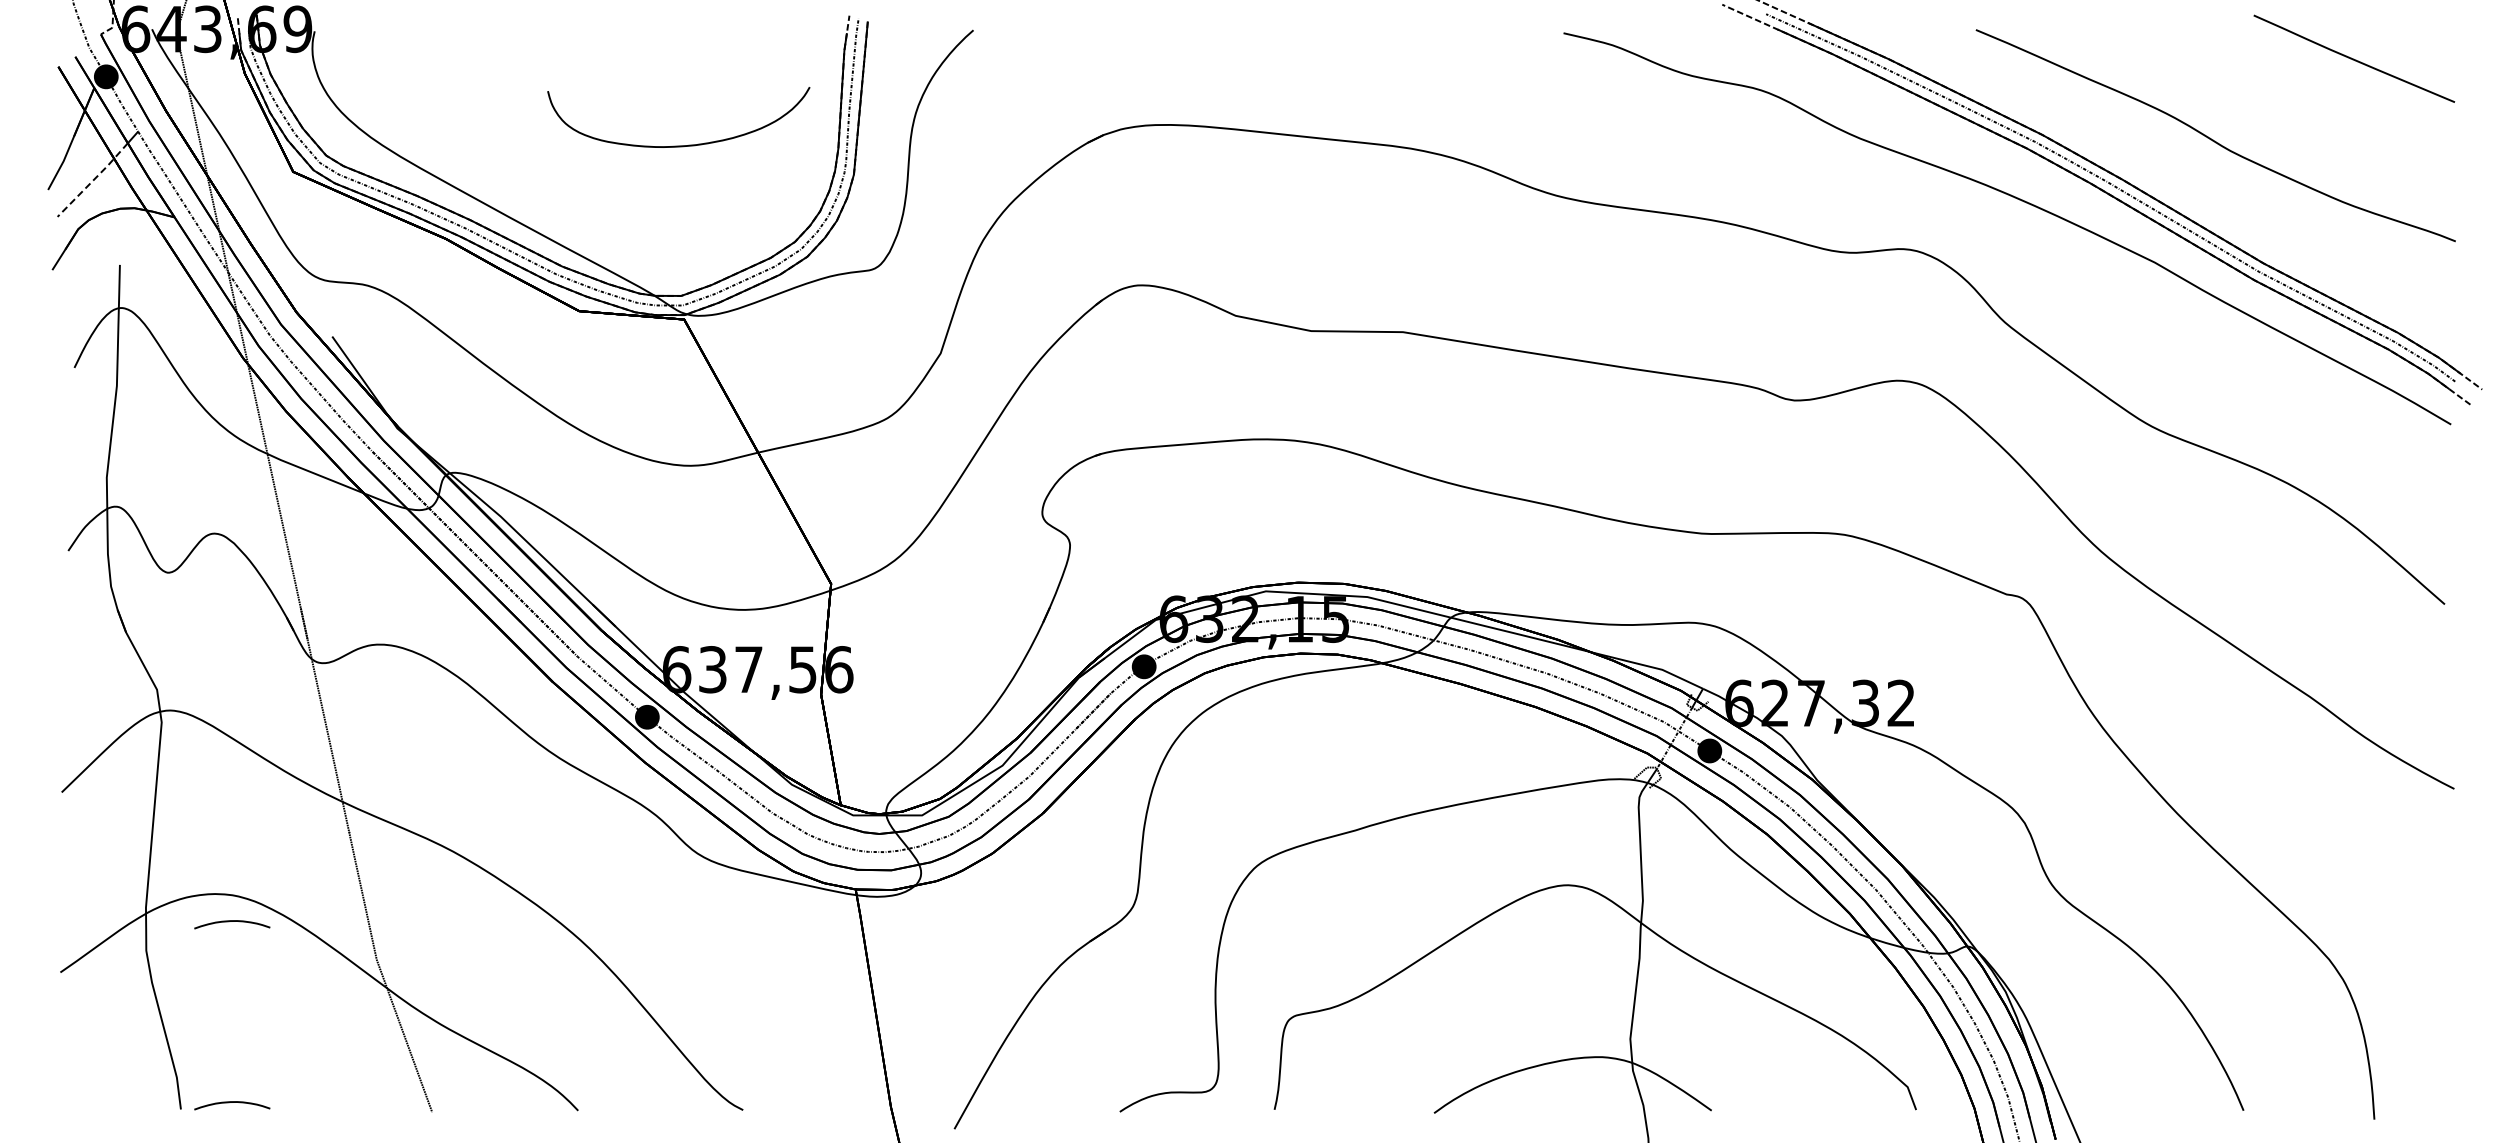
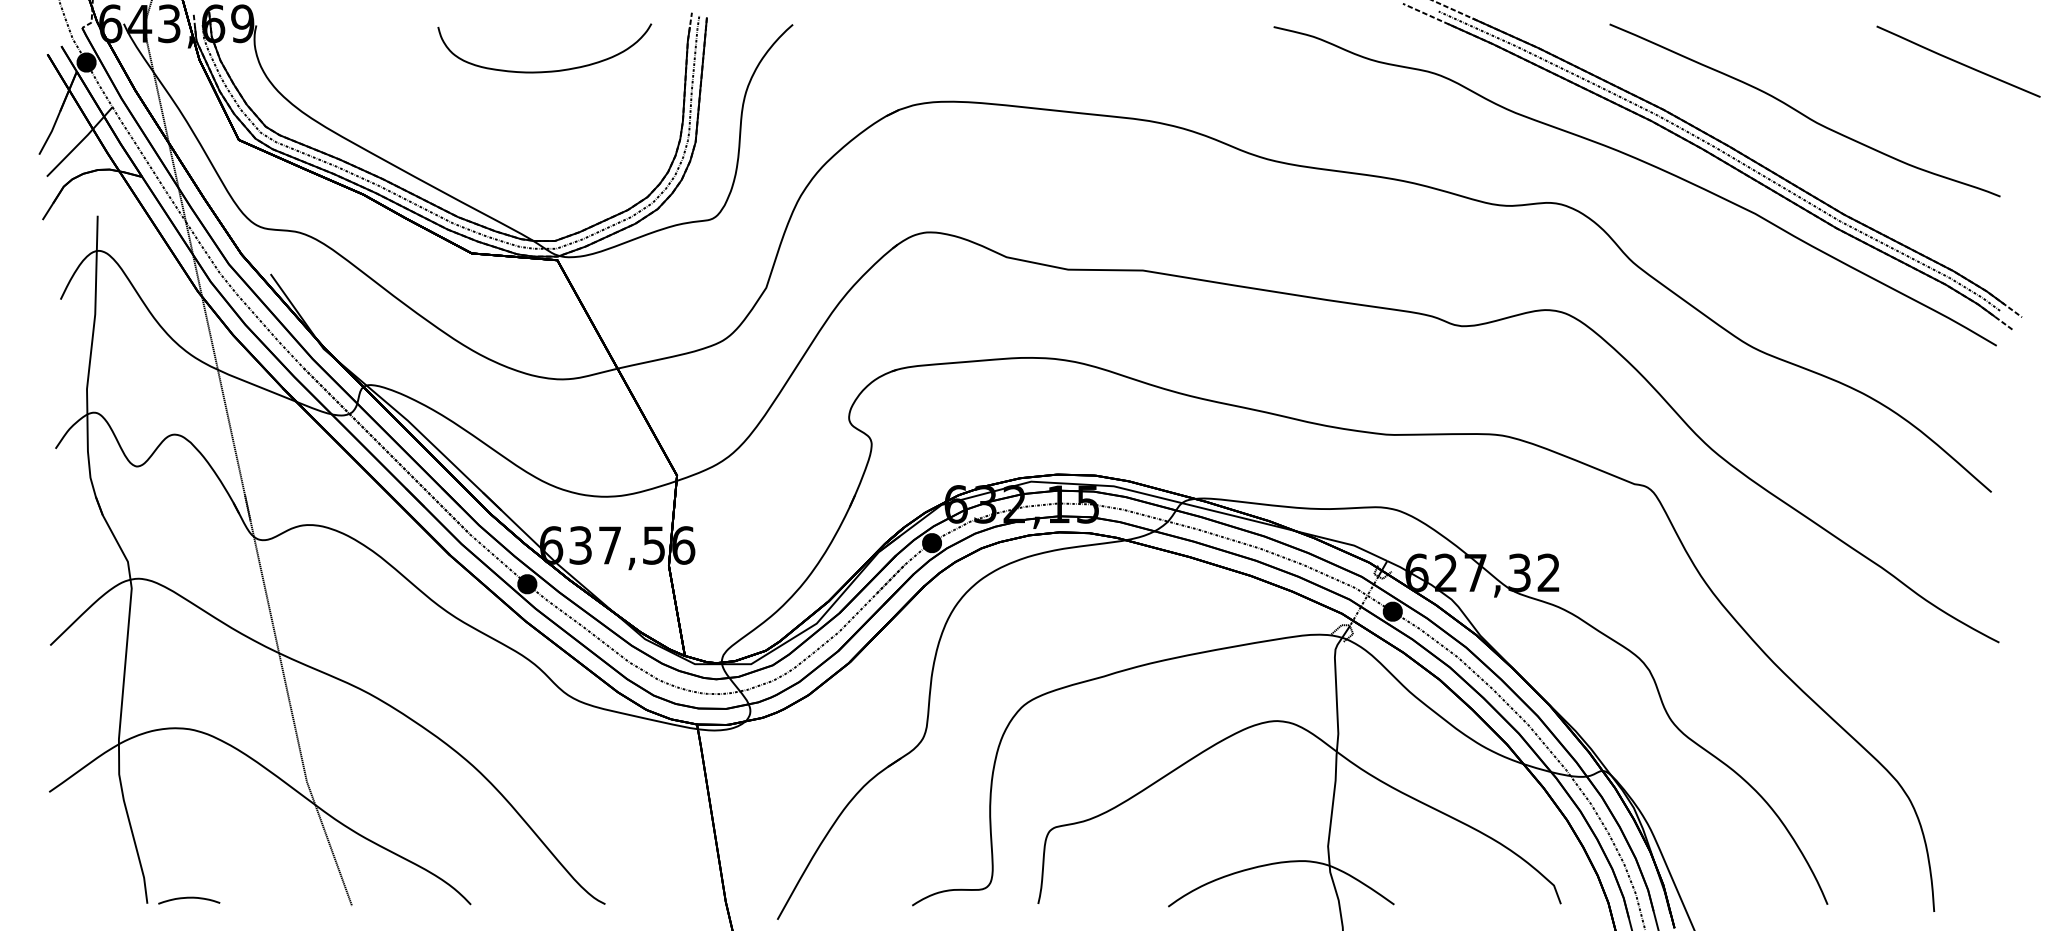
part: (2354, 58) -> (1958, 61), moved
part: (678, 145) -> (544, 71), moved
line: (93, 180) -> (76, 146), dashed -> solid
curve: (232, 921) -> (189, 750), removed

